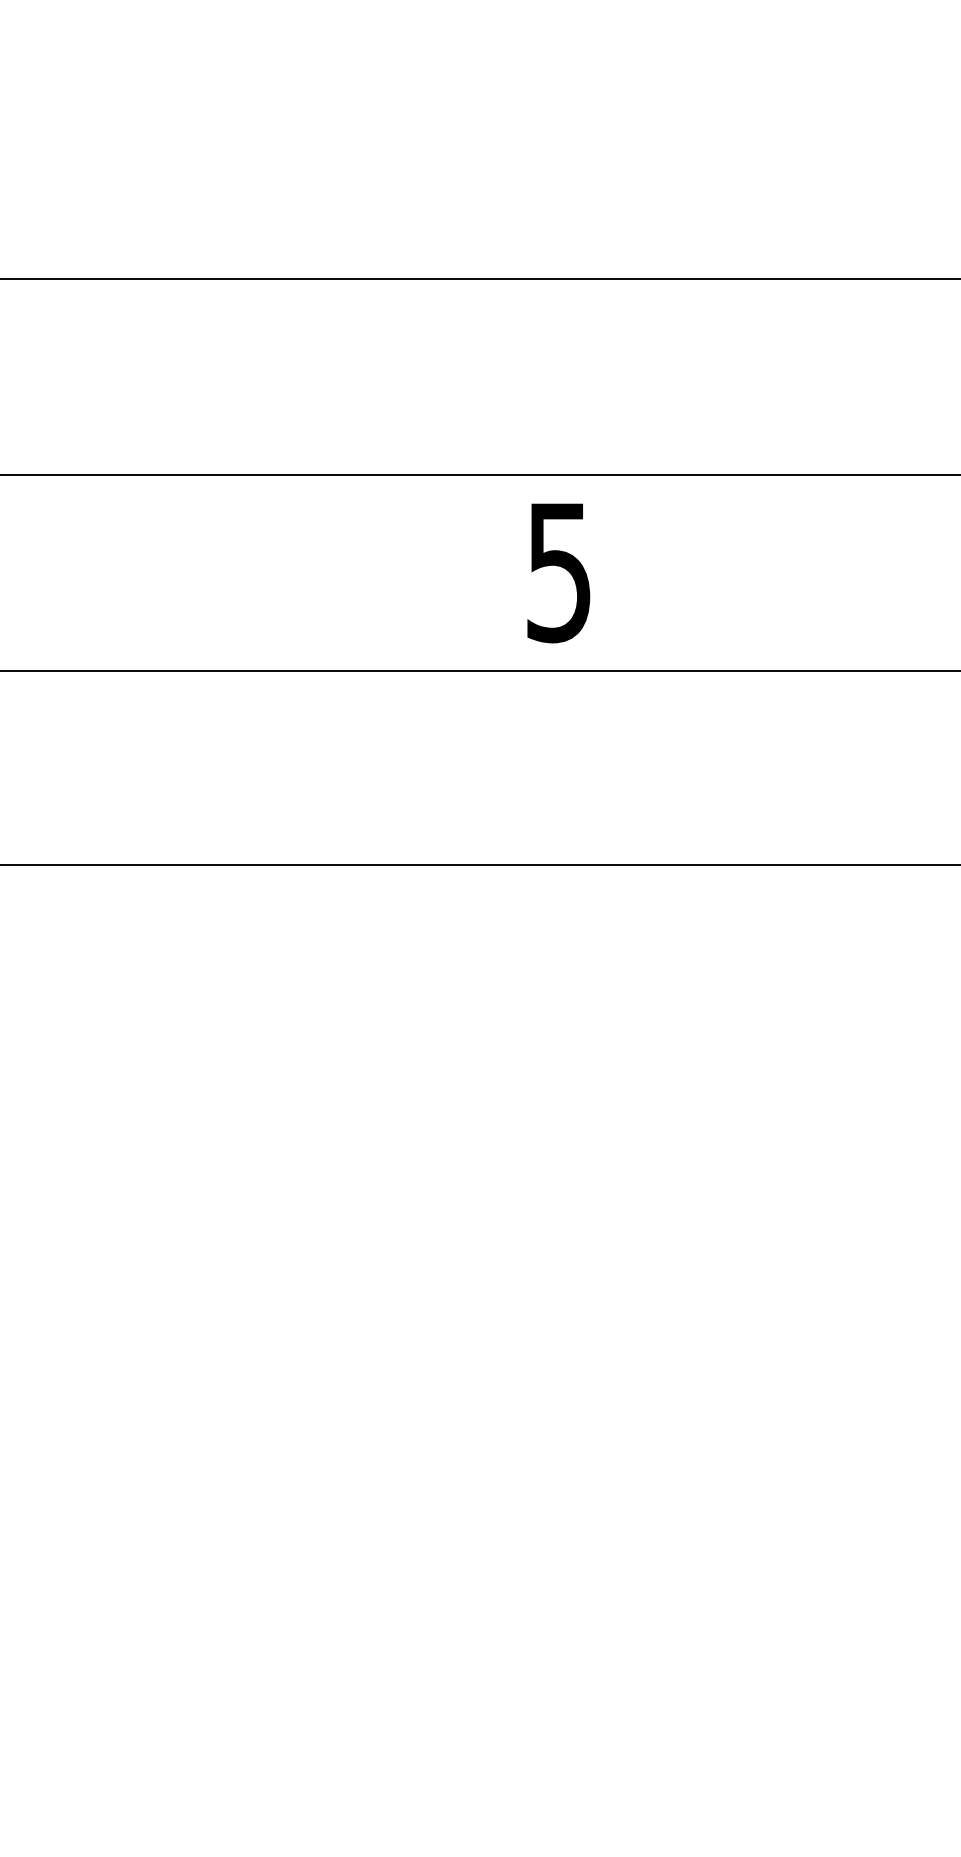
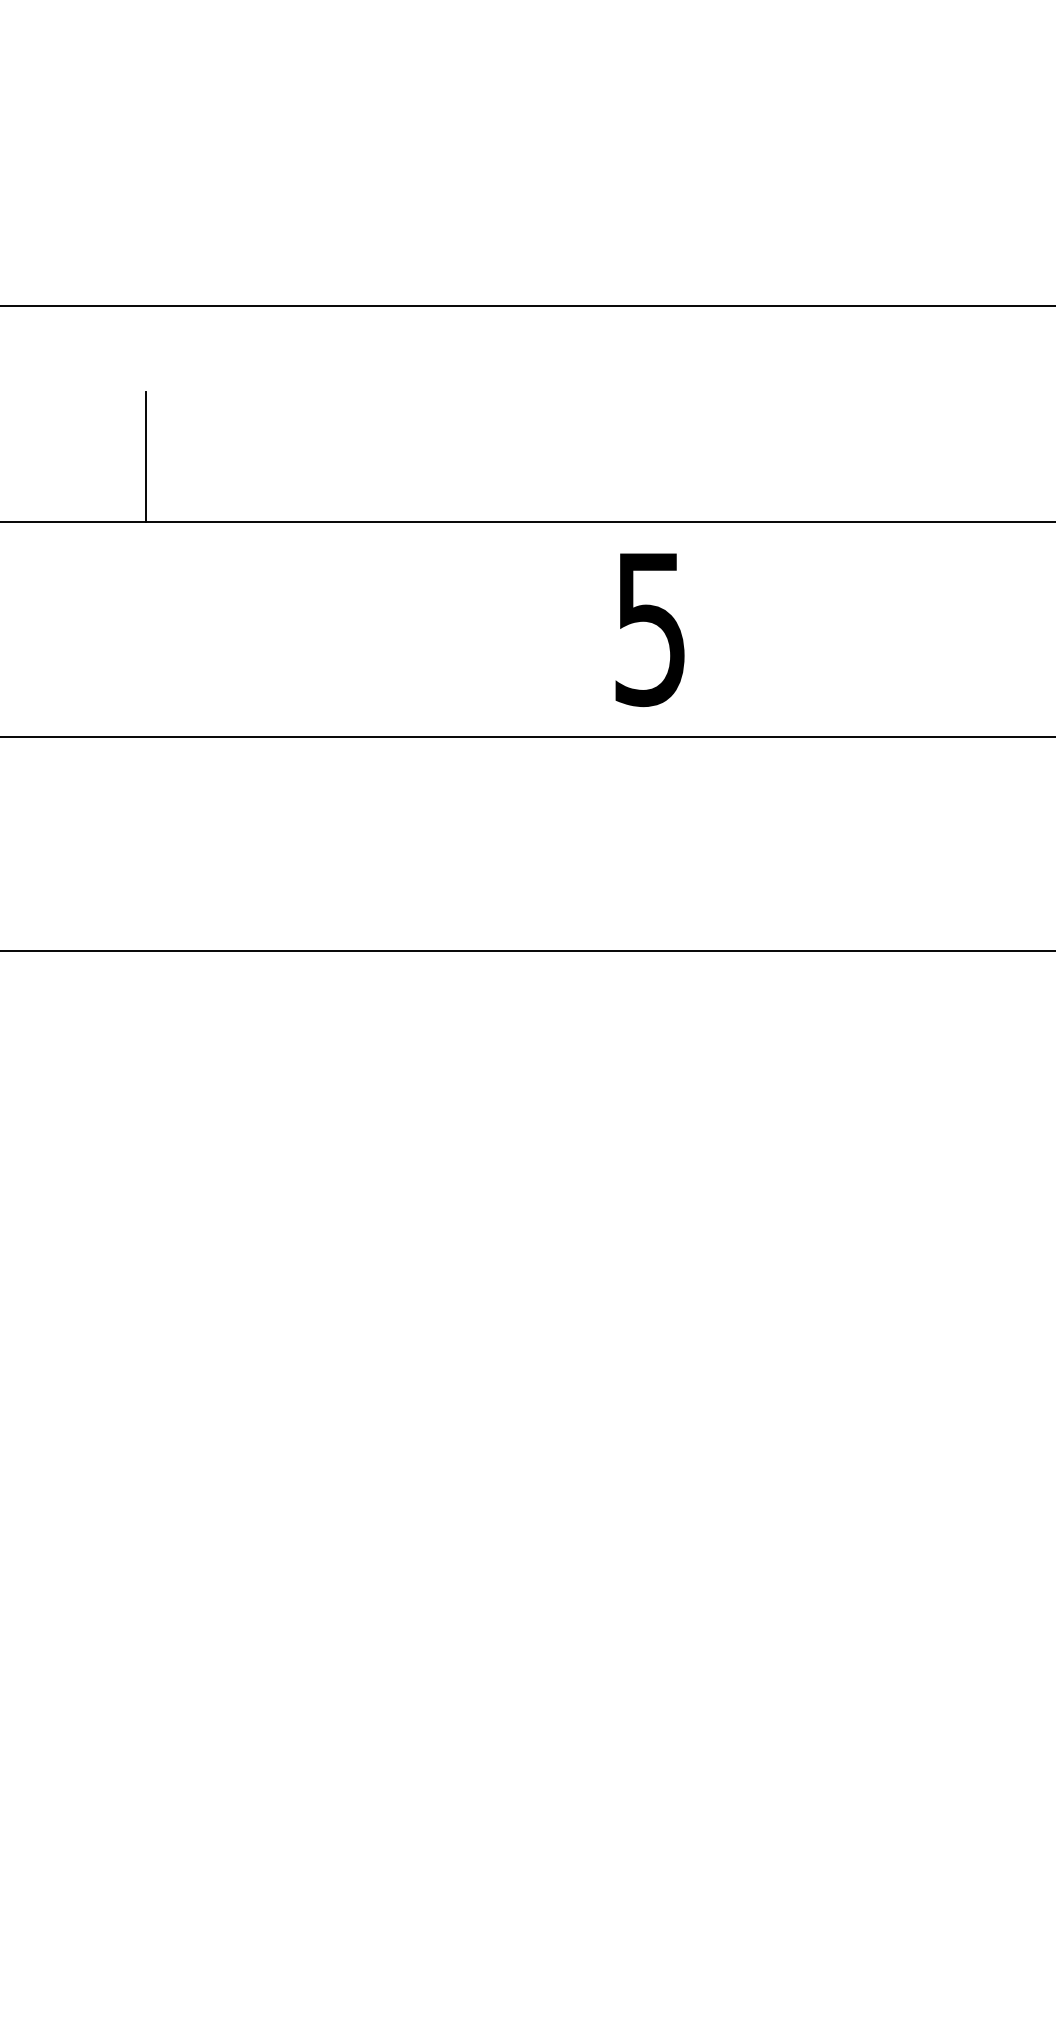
line: (133, 415) -> (146, 456), added
text: (558, 573) -> (649, 630), moved

